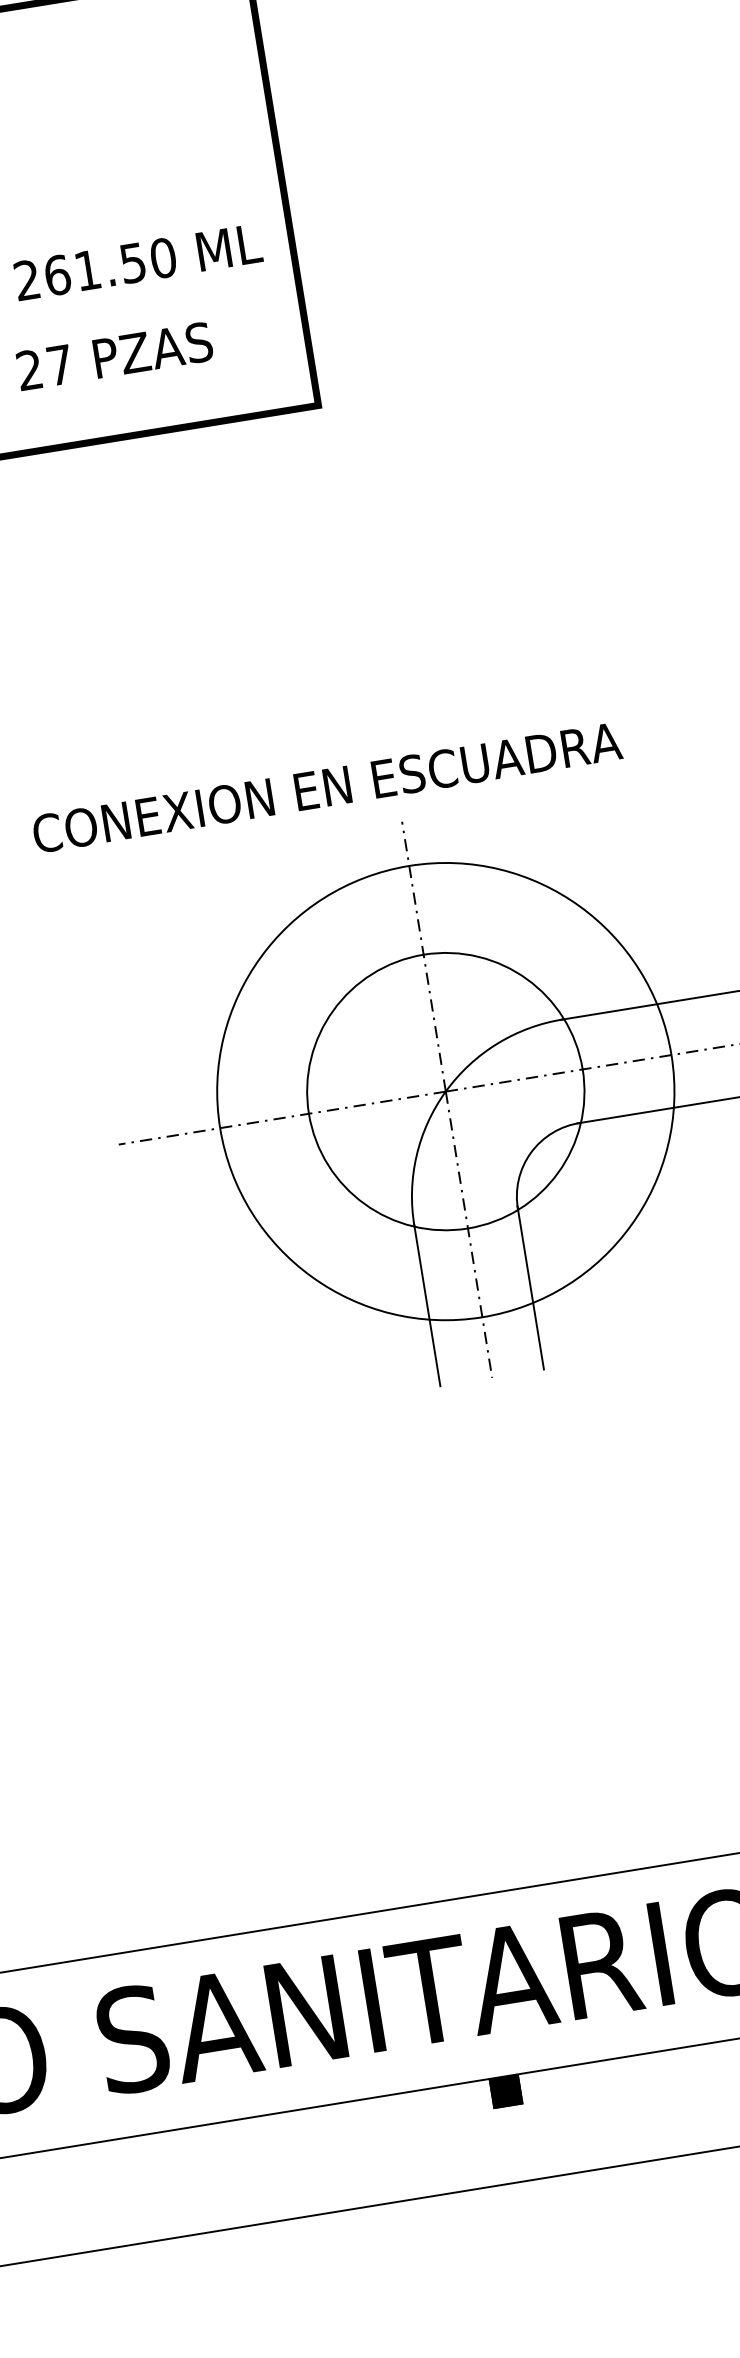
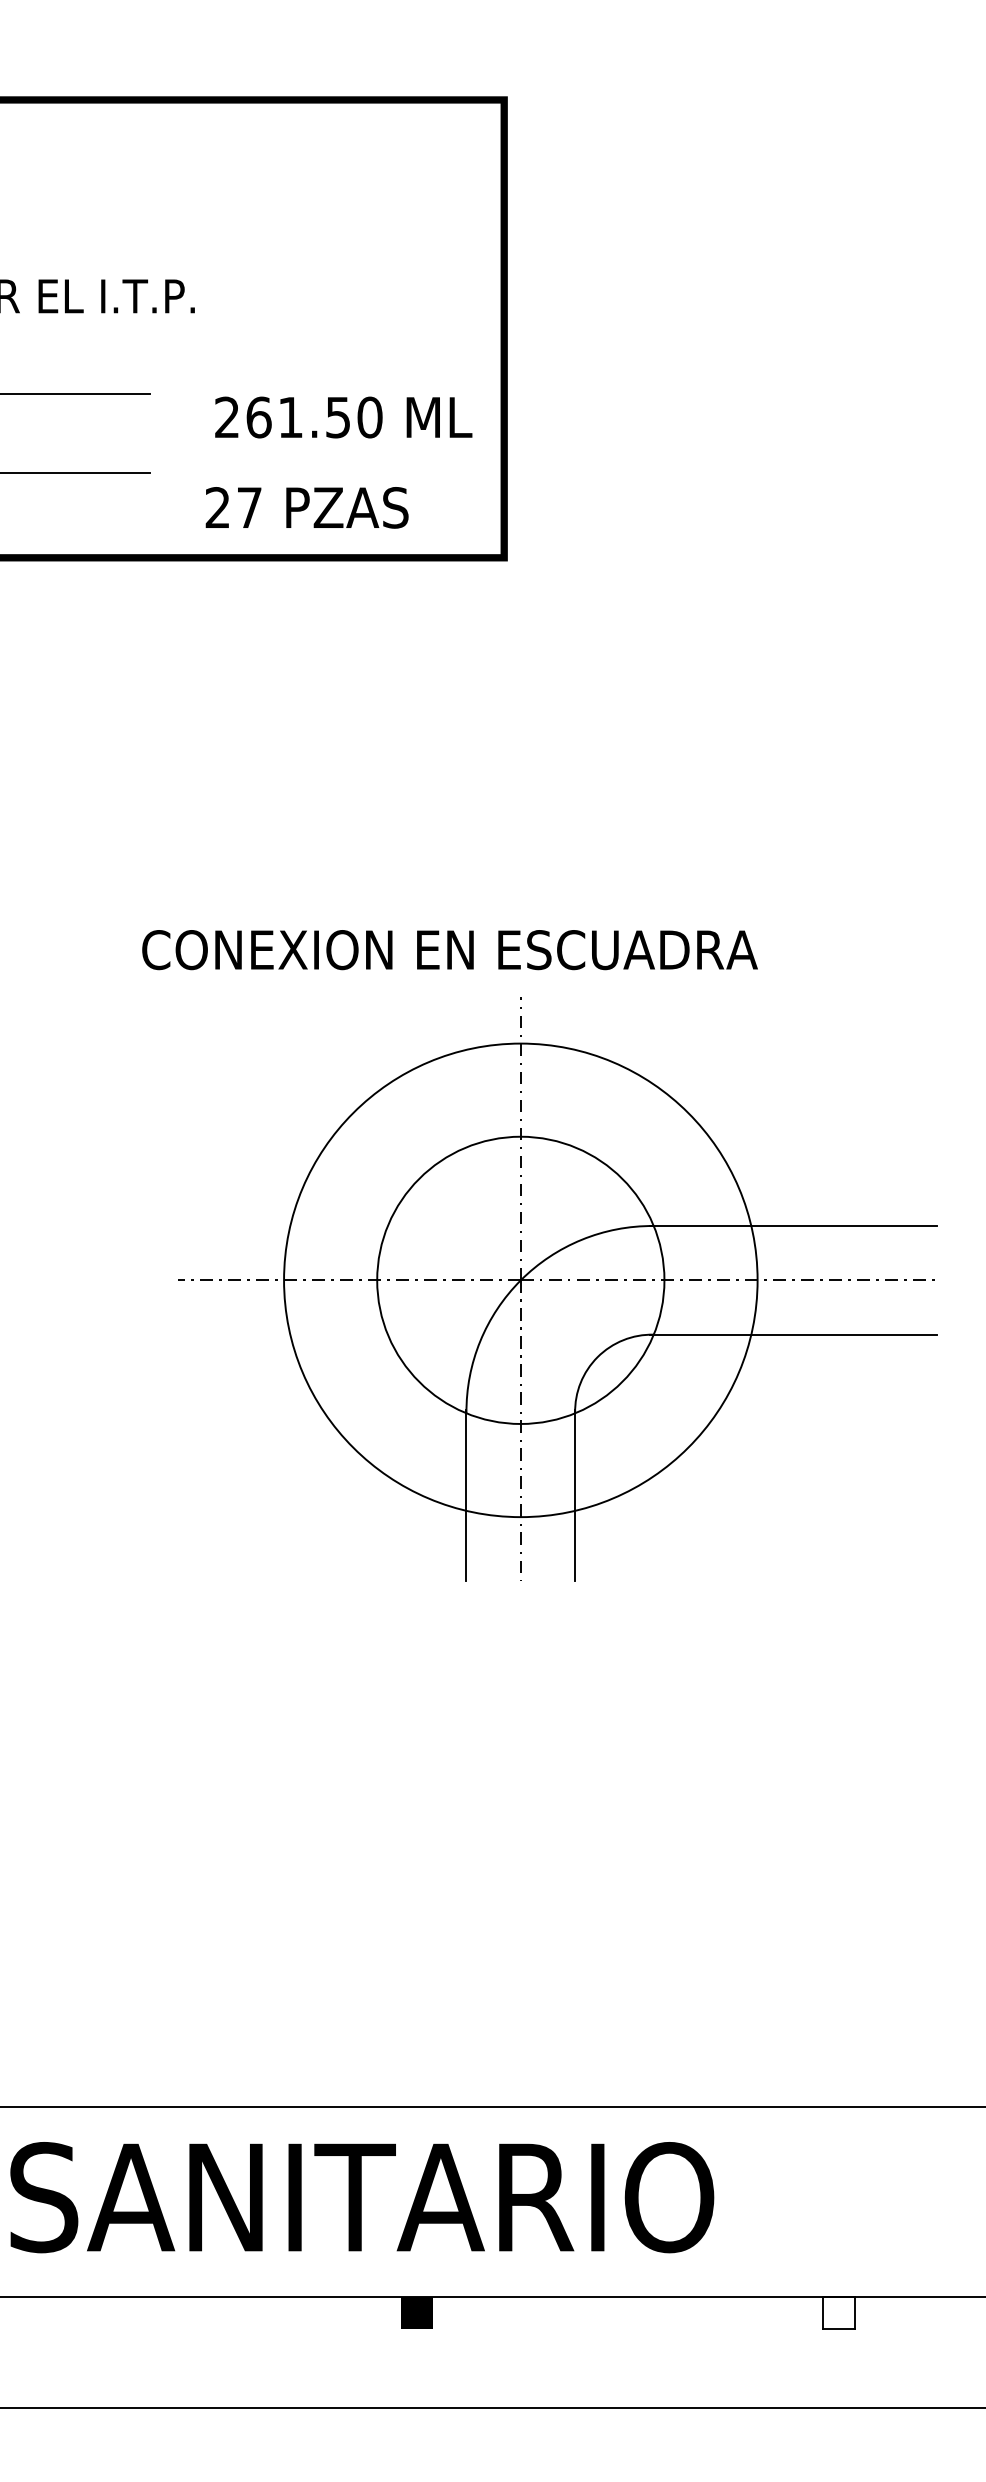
text: (138, 262) -> (343, 417), moved
text: (114, 356) -> (306, 507), moved

